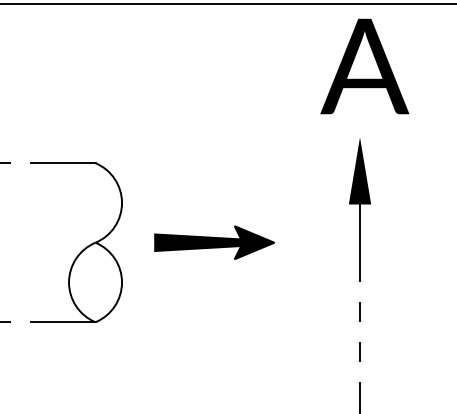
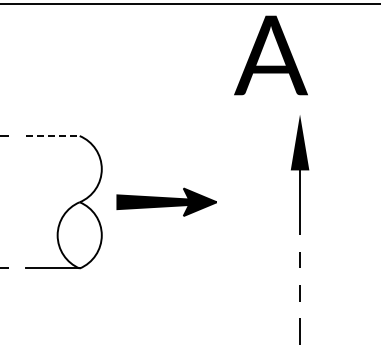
text: (364, 66) -> (270, 55), moved
line: (64, 163) -> (53, 136), solid -> dashed
part: (214, 241) -> (166, 201), moved

